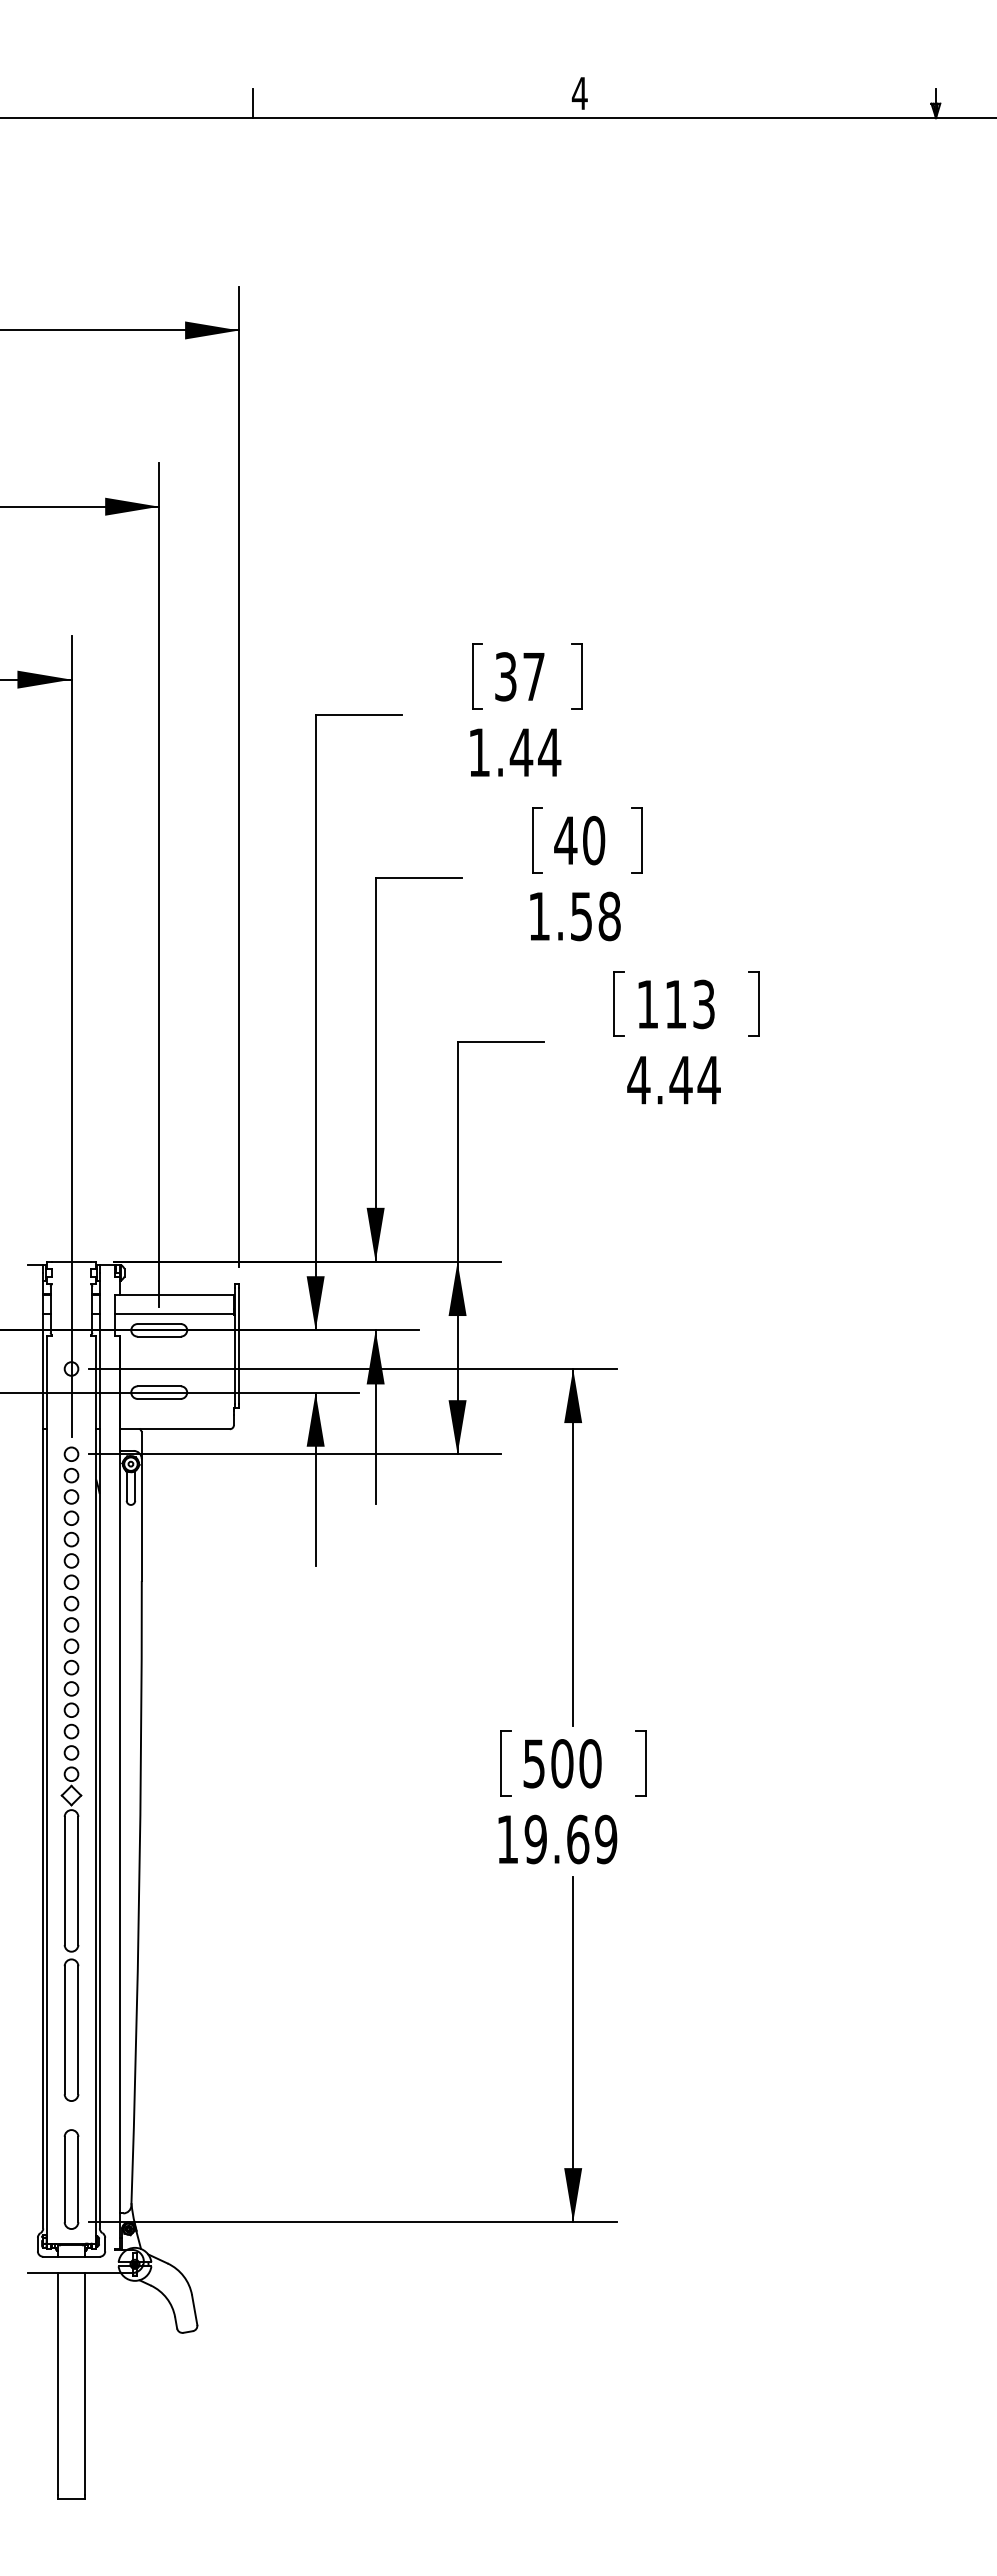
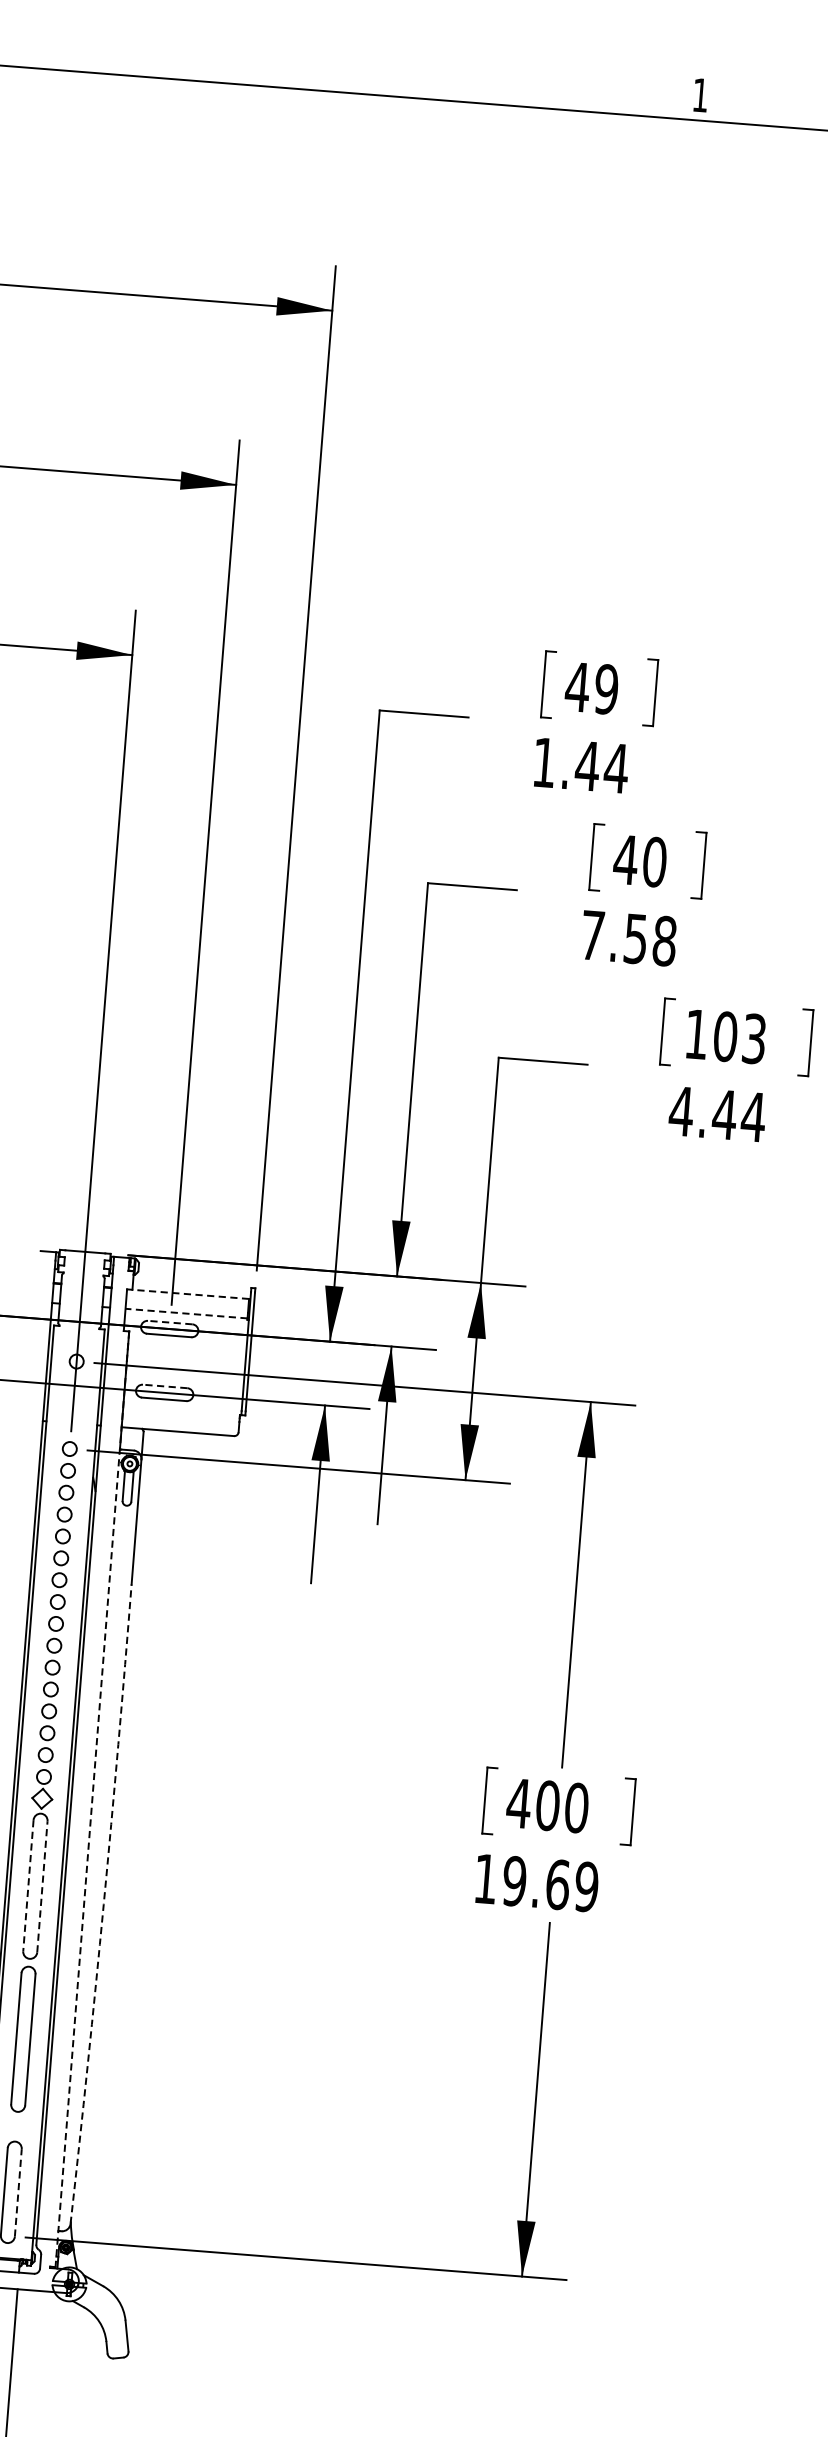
text: (579, 93) -> (700, 95), 4 -> 1
line: (253, 103) -> (365, 79), removed
text: (519, 676) -> (591, 687), 37 -> 49
text: (539, 916) -> (592, 935), 1.58 -> 7.58
text: (676, 1004) -> (726, 1036), 113 -> 103
line: (176, 1295) -> (190, 1294), solid -> dashed
line: (174, 1314) -> (186, 1314), solid -> dashed
line: (159, 1324) -> (170, 1323), solid -> dashed
line: (159, 1386) -> (165, 1386), solid -> dashed
text: (533, 1763) -> (518, 1803), 500 -> 400
line: (120, 1792) -> (92, 1799), solid -> dashed
line: (64, 1880) -> (28, 1885), solid -> dashed
line: (78, 1880) -> (42, 1886), solid -> dashed
arc: (139, 1893) -> (104, 1904), solid -> dashed
line: (78, 2179) -> (18, 2192), solid -> dashed

